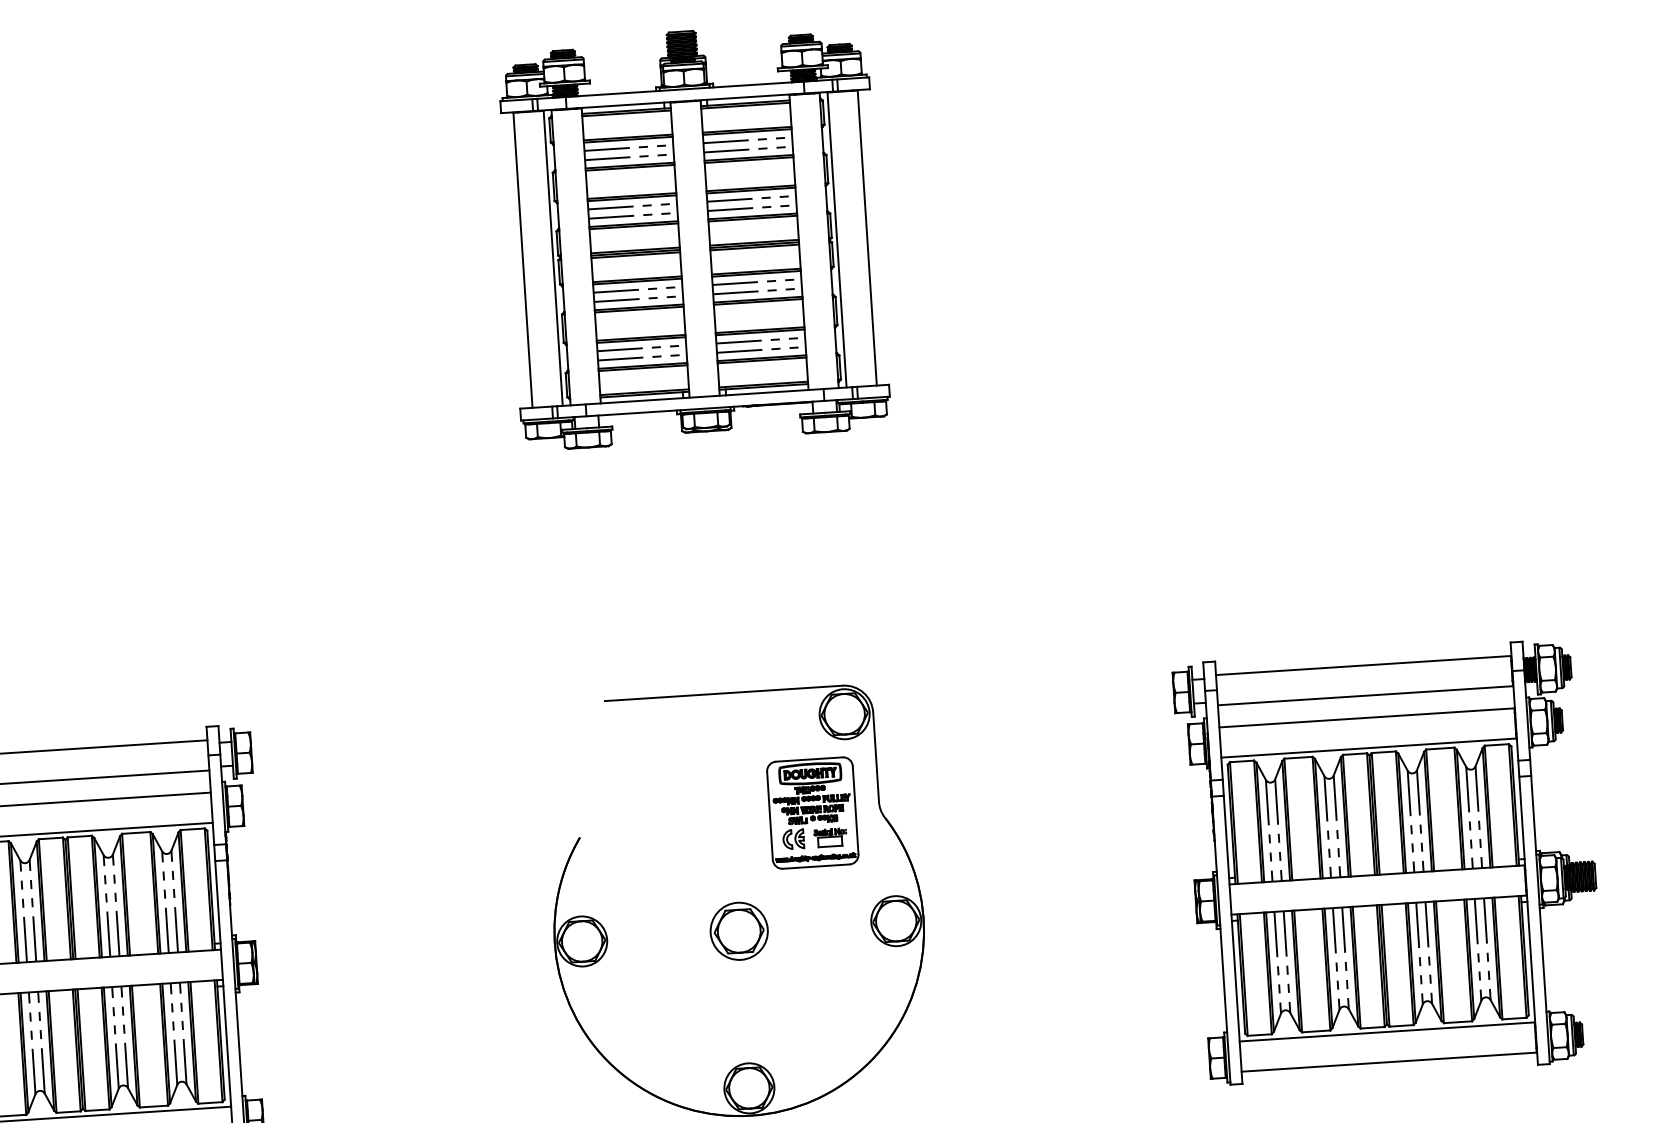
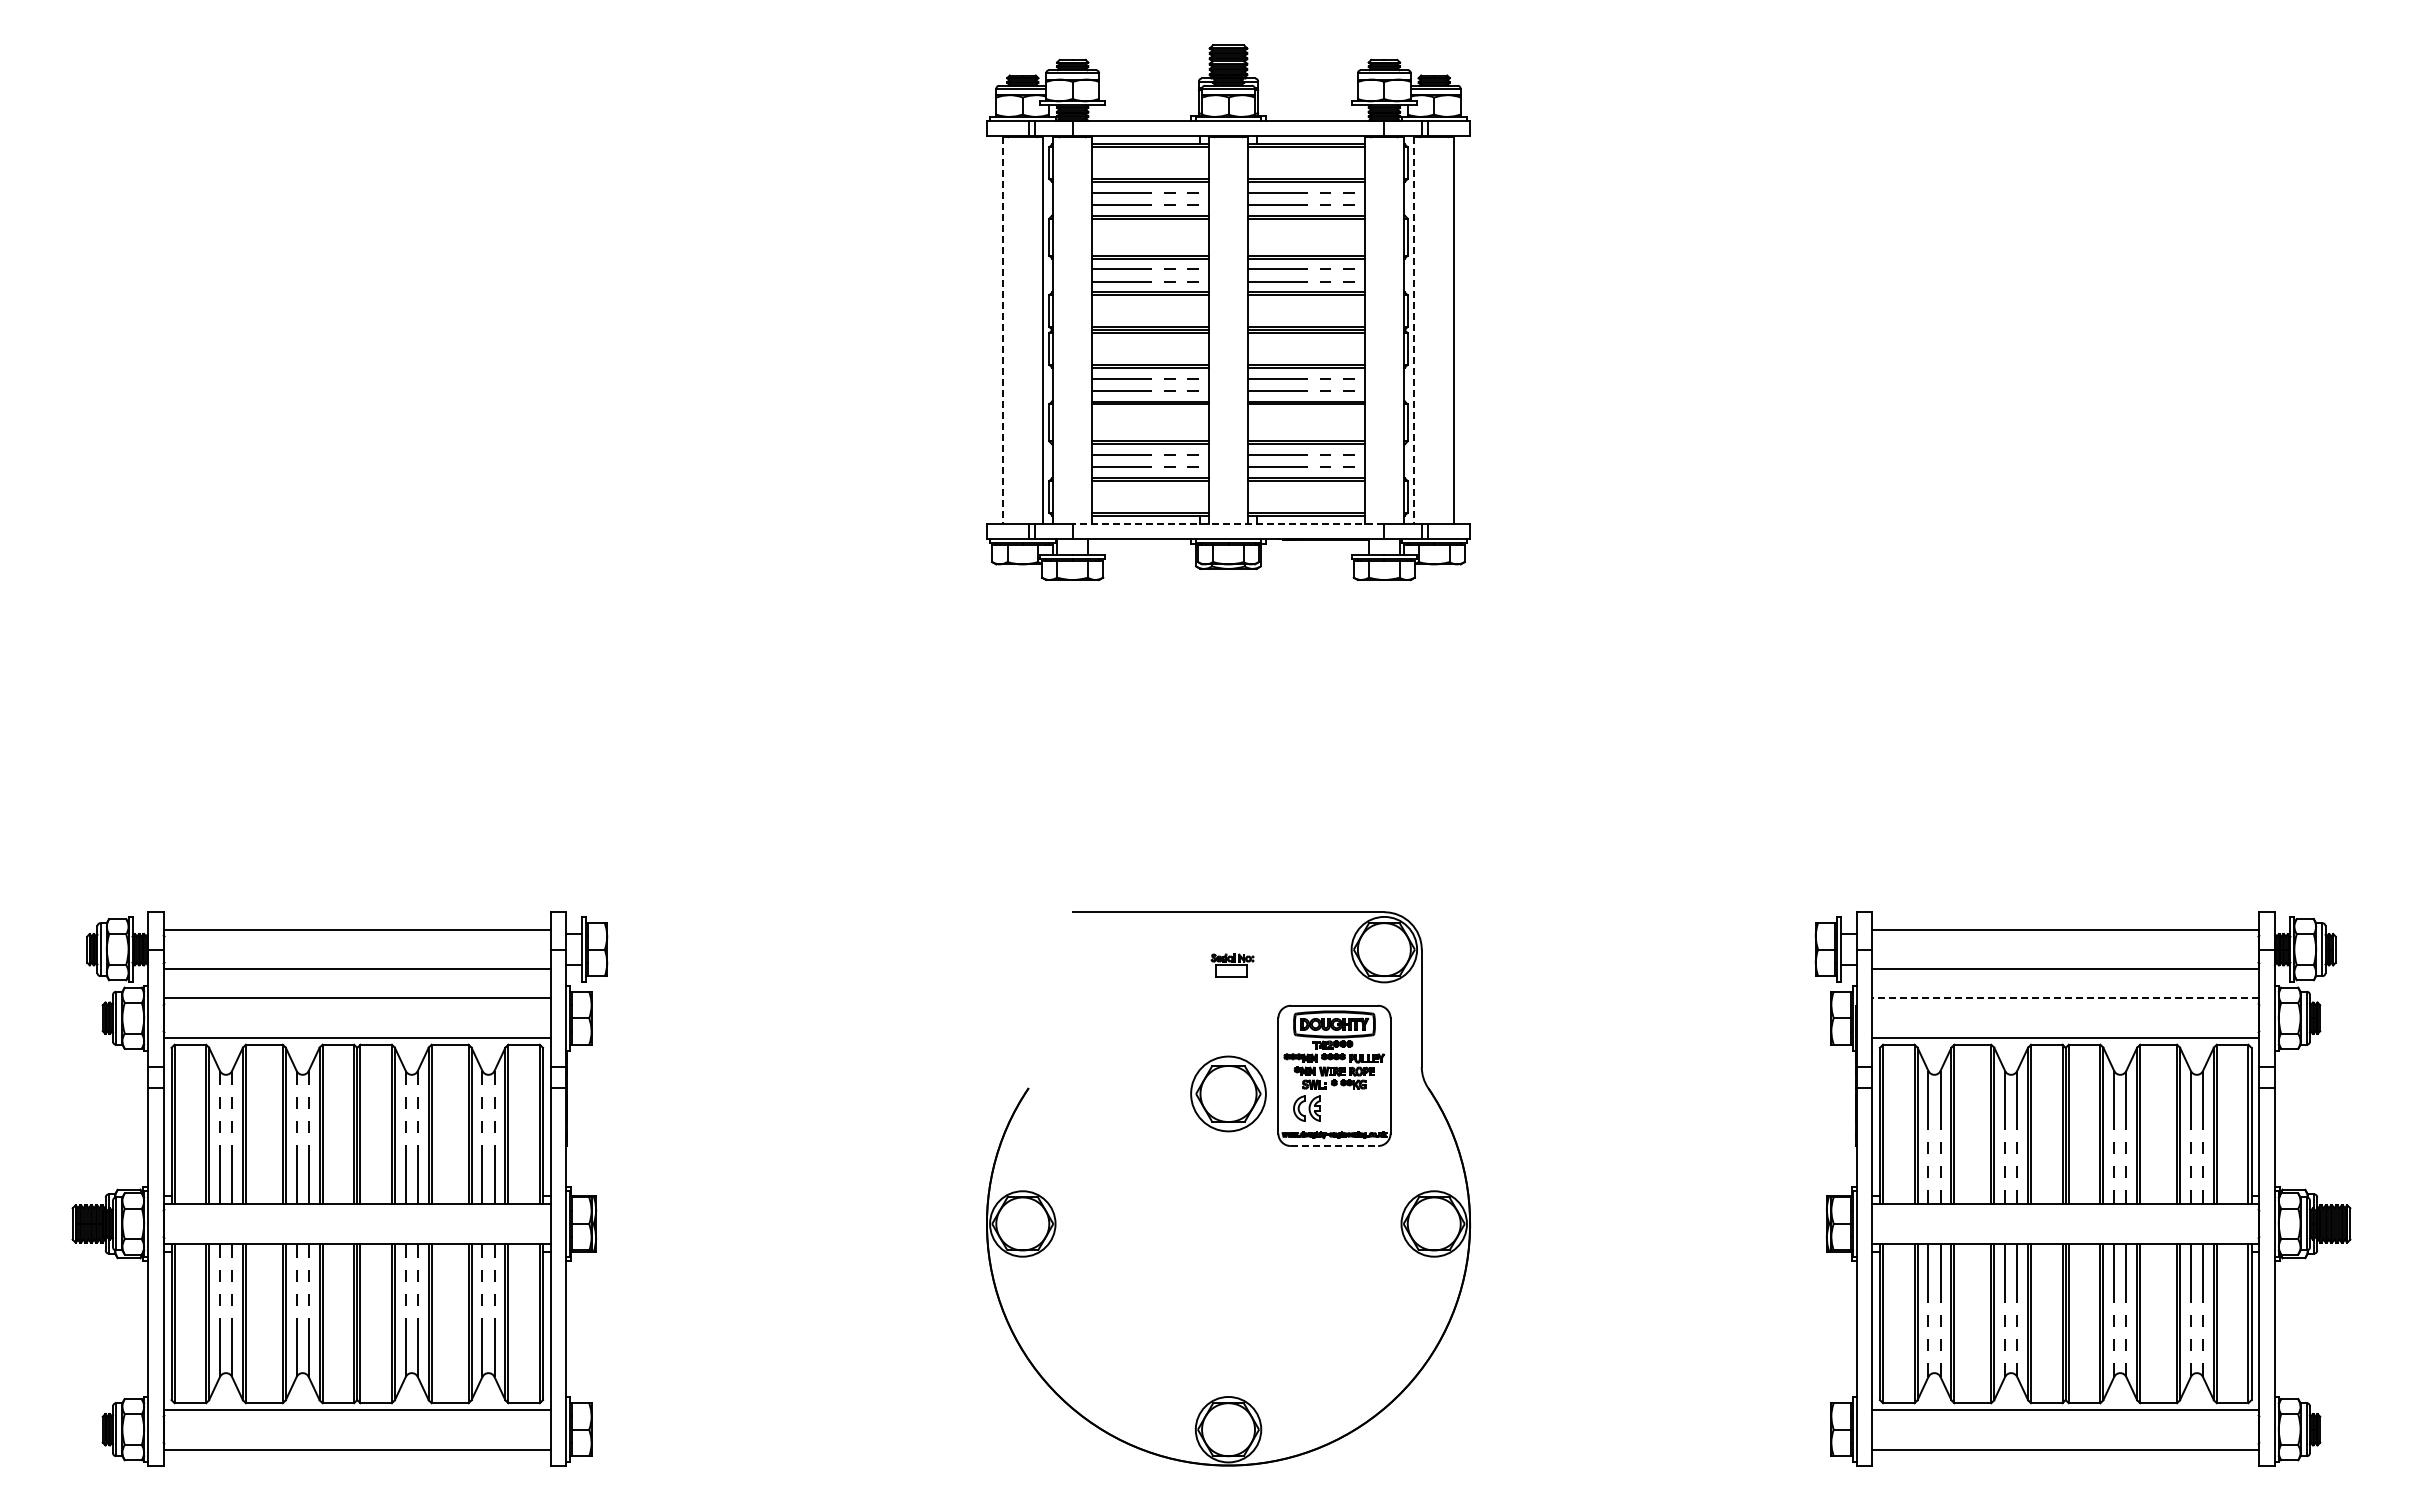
line: (837, 240) -> (1414, 330), solid -> dashed
line: (523, 260) -> (1003, 330), solid -> dashed
line: (704, 396) -> (1228, 523), solid -> dashed
line: (1366, 717) -> (2064, 998), solid -> dashed
part: (830, 837) -> (1232, 965), moved
line: (816, 866) -> (1334, 1146), solid -> dashed
part: (739, 930) -> (1228, 1093), moved

